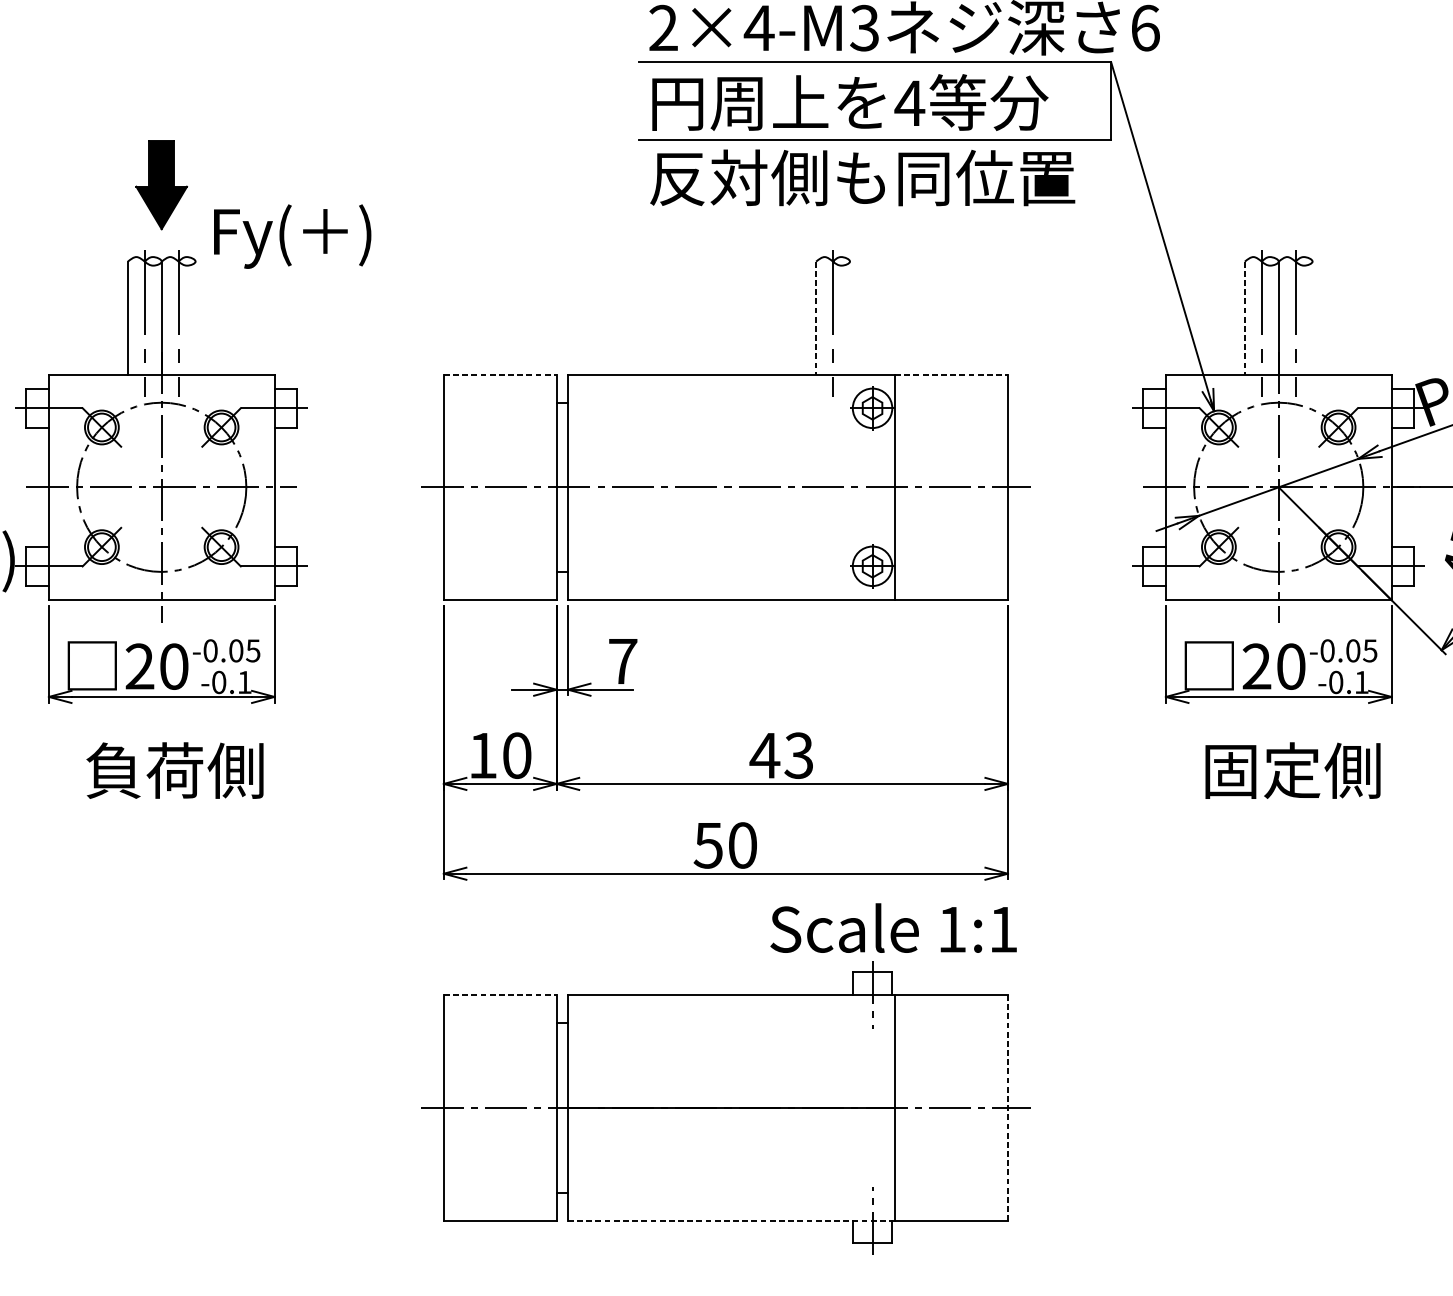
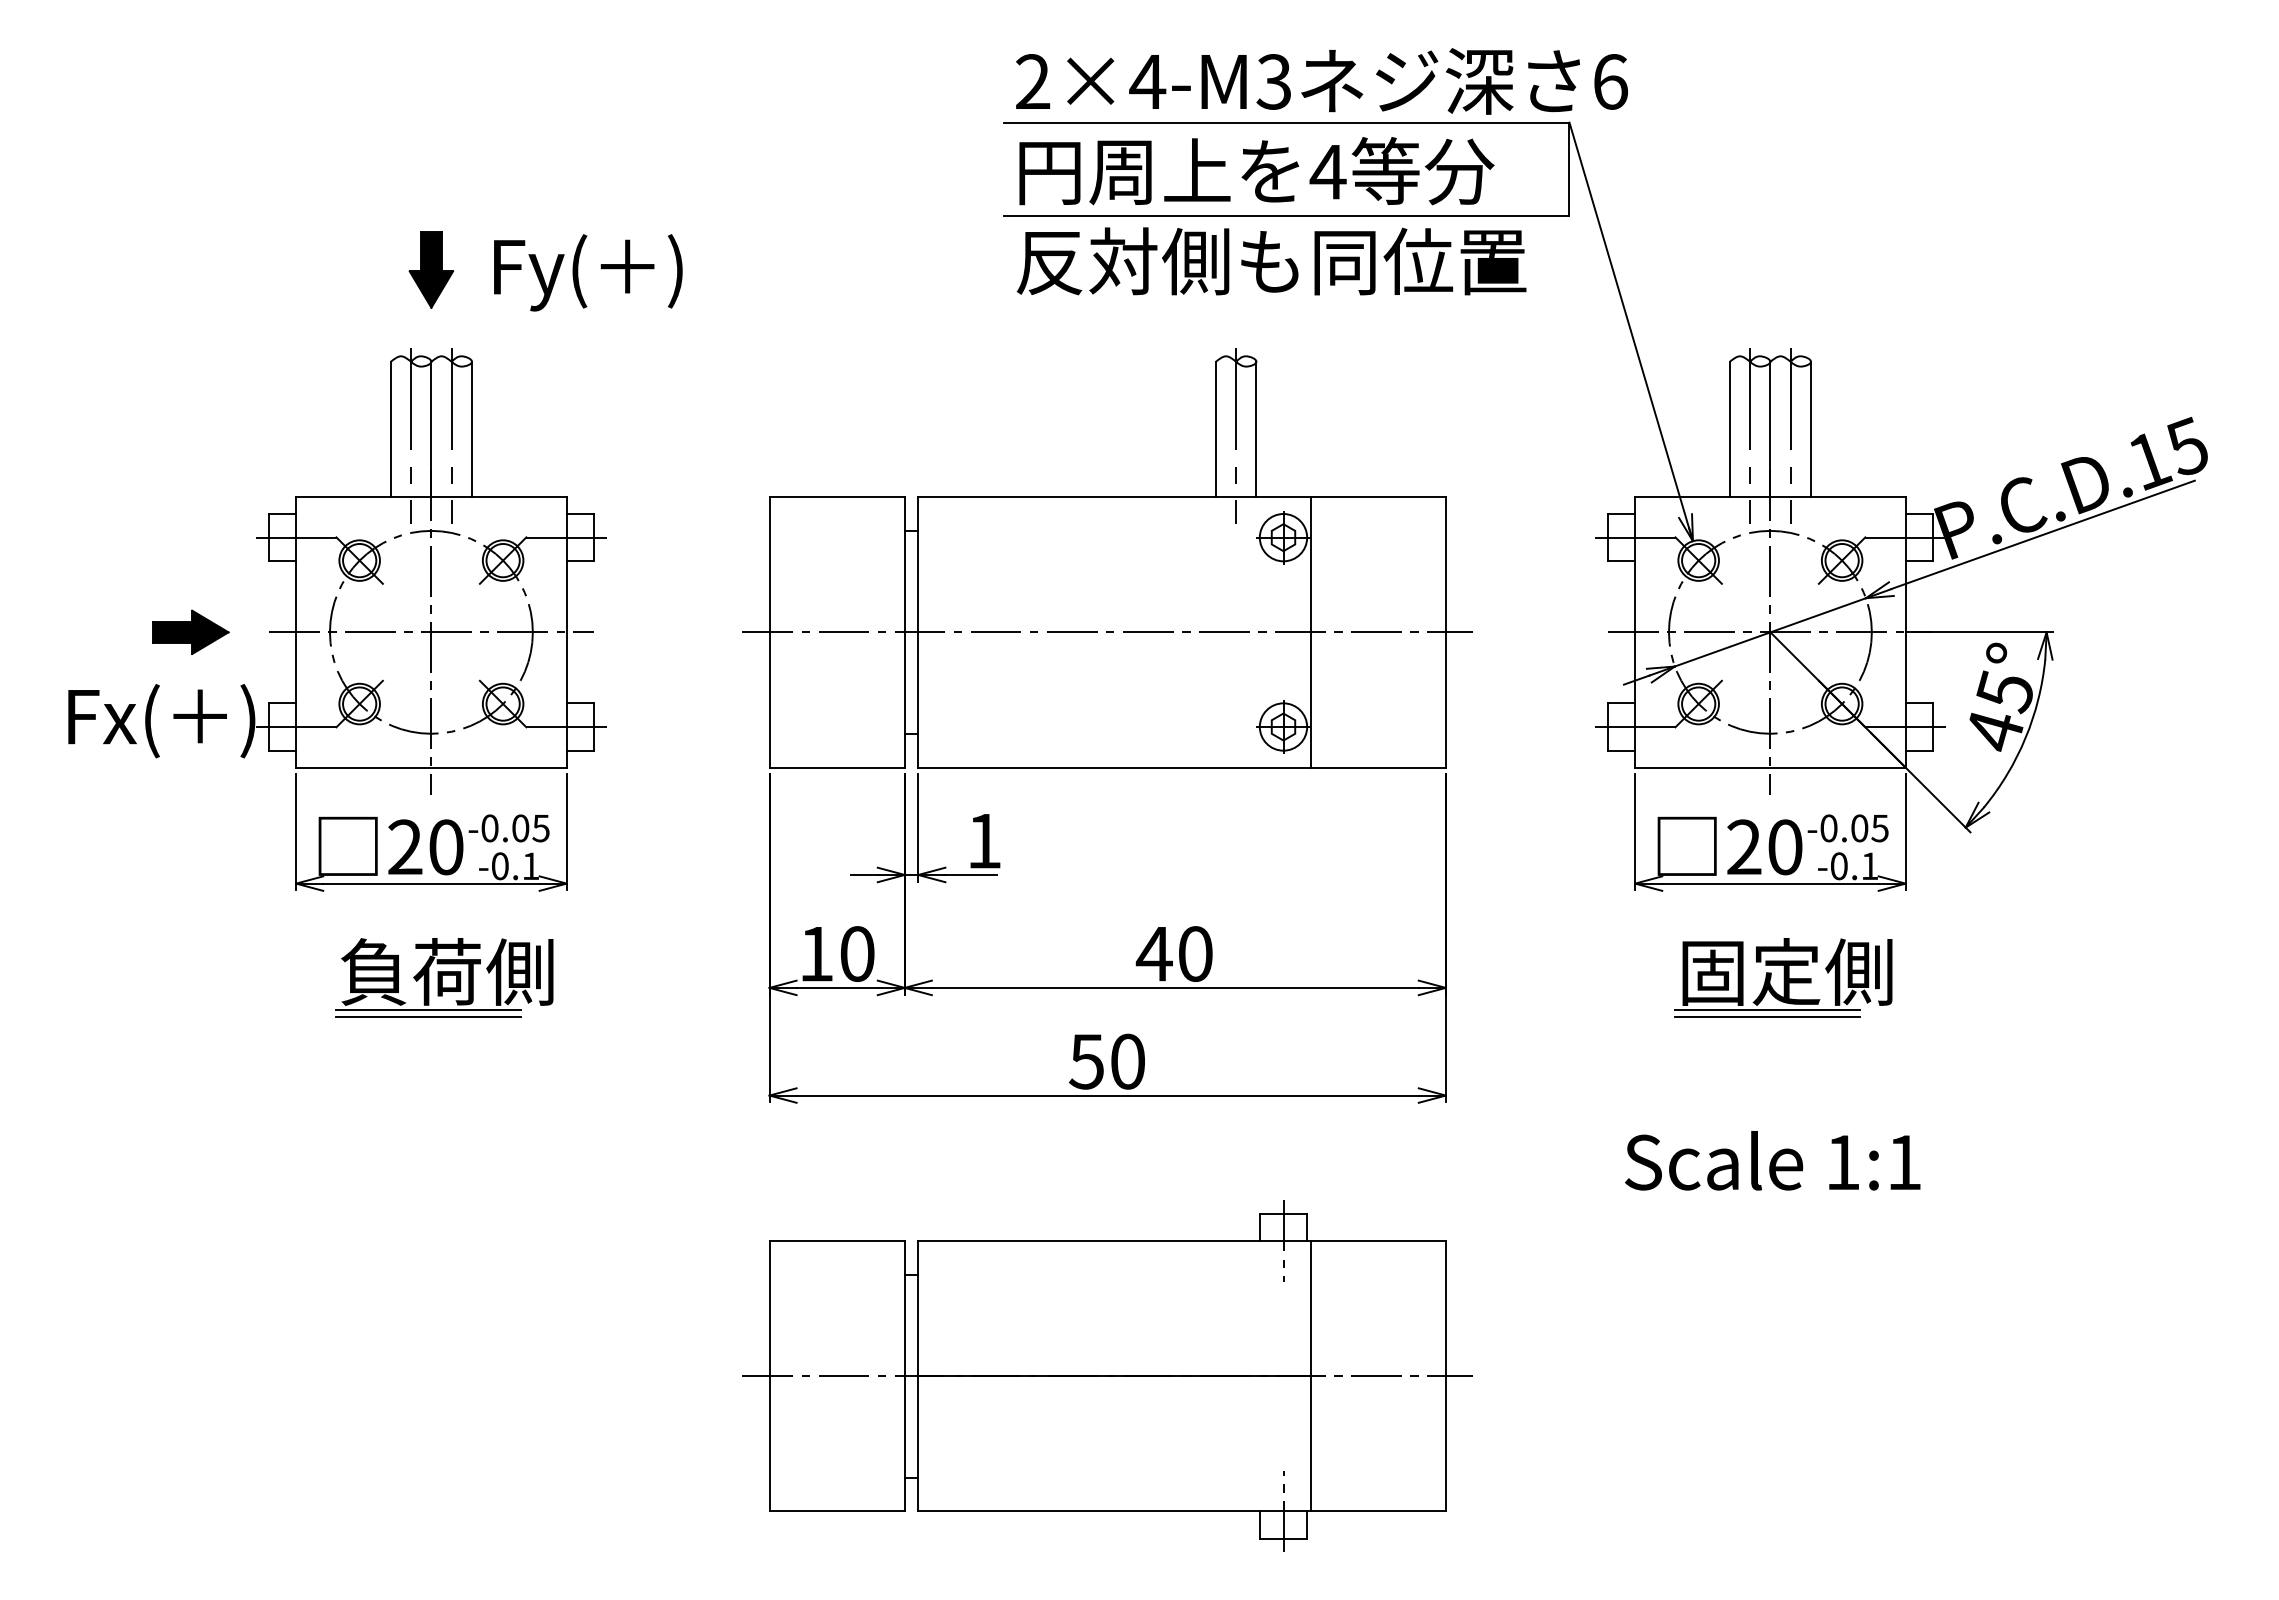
part: (161, 184) -> (431, 269), size x0.71
text: (292, 236) -> (588, 272), moved
line: (195, 318) -> (471, 429), added
line: (815, 318) -> (1215, 429), dashed -> solid
line: (850, 318) -> (1256, 429), added
line: (1244, 318) -> (1729, 429), dashed -> solid
line: (1312, 318) -> (1810, 429), added
line: (500, 374) -> (837, 497), dashed -> solid
line: (951, 374) -> (1378, 497), dashed -> solid
text: (623, 661) -> (984, 841), 7 -> 1
text: (798, 755) -> (1194, 953), 43 -> 40
line: (159, 802) -> (428, 1010), added
line: (1276, 802) -> (1767, 1010), added
line: (159, 807) -> (428, 1016), added
line: (1276, 807) -> (1767, 1016), added
text: (893, 927) -> (1772, 1160), moved
line: (500, 994) -> (837, 1240), dashed -> solid
line: (1007, 1108) -> (1445, 1376), dashed -> solid
line: (731, 1220) -> (1114, 1511), dashed -> solid

